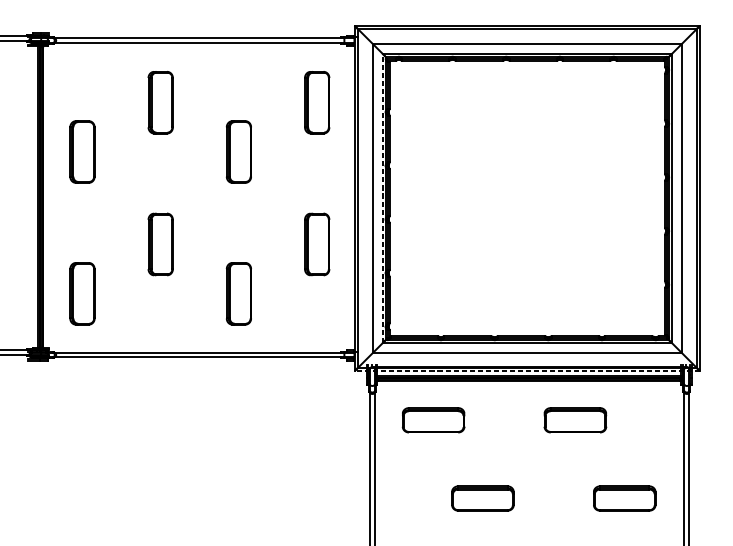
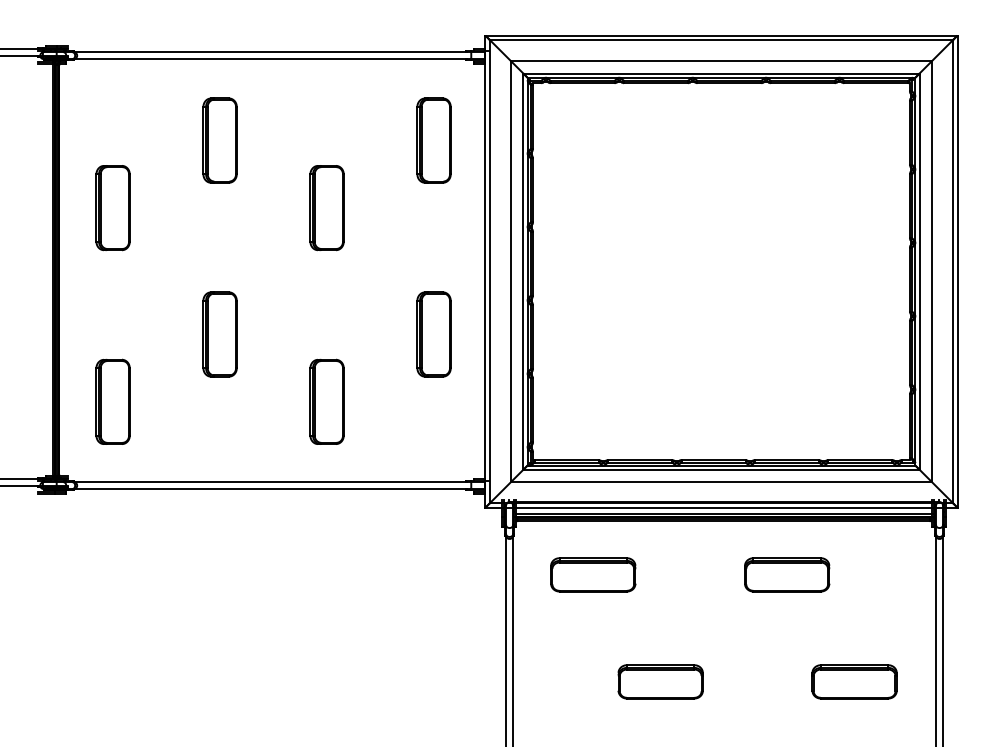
line: (382, 198) -> (523, 271), dashed -> solid
line: (526, 370) -> (720, 507), dashed -> solid

